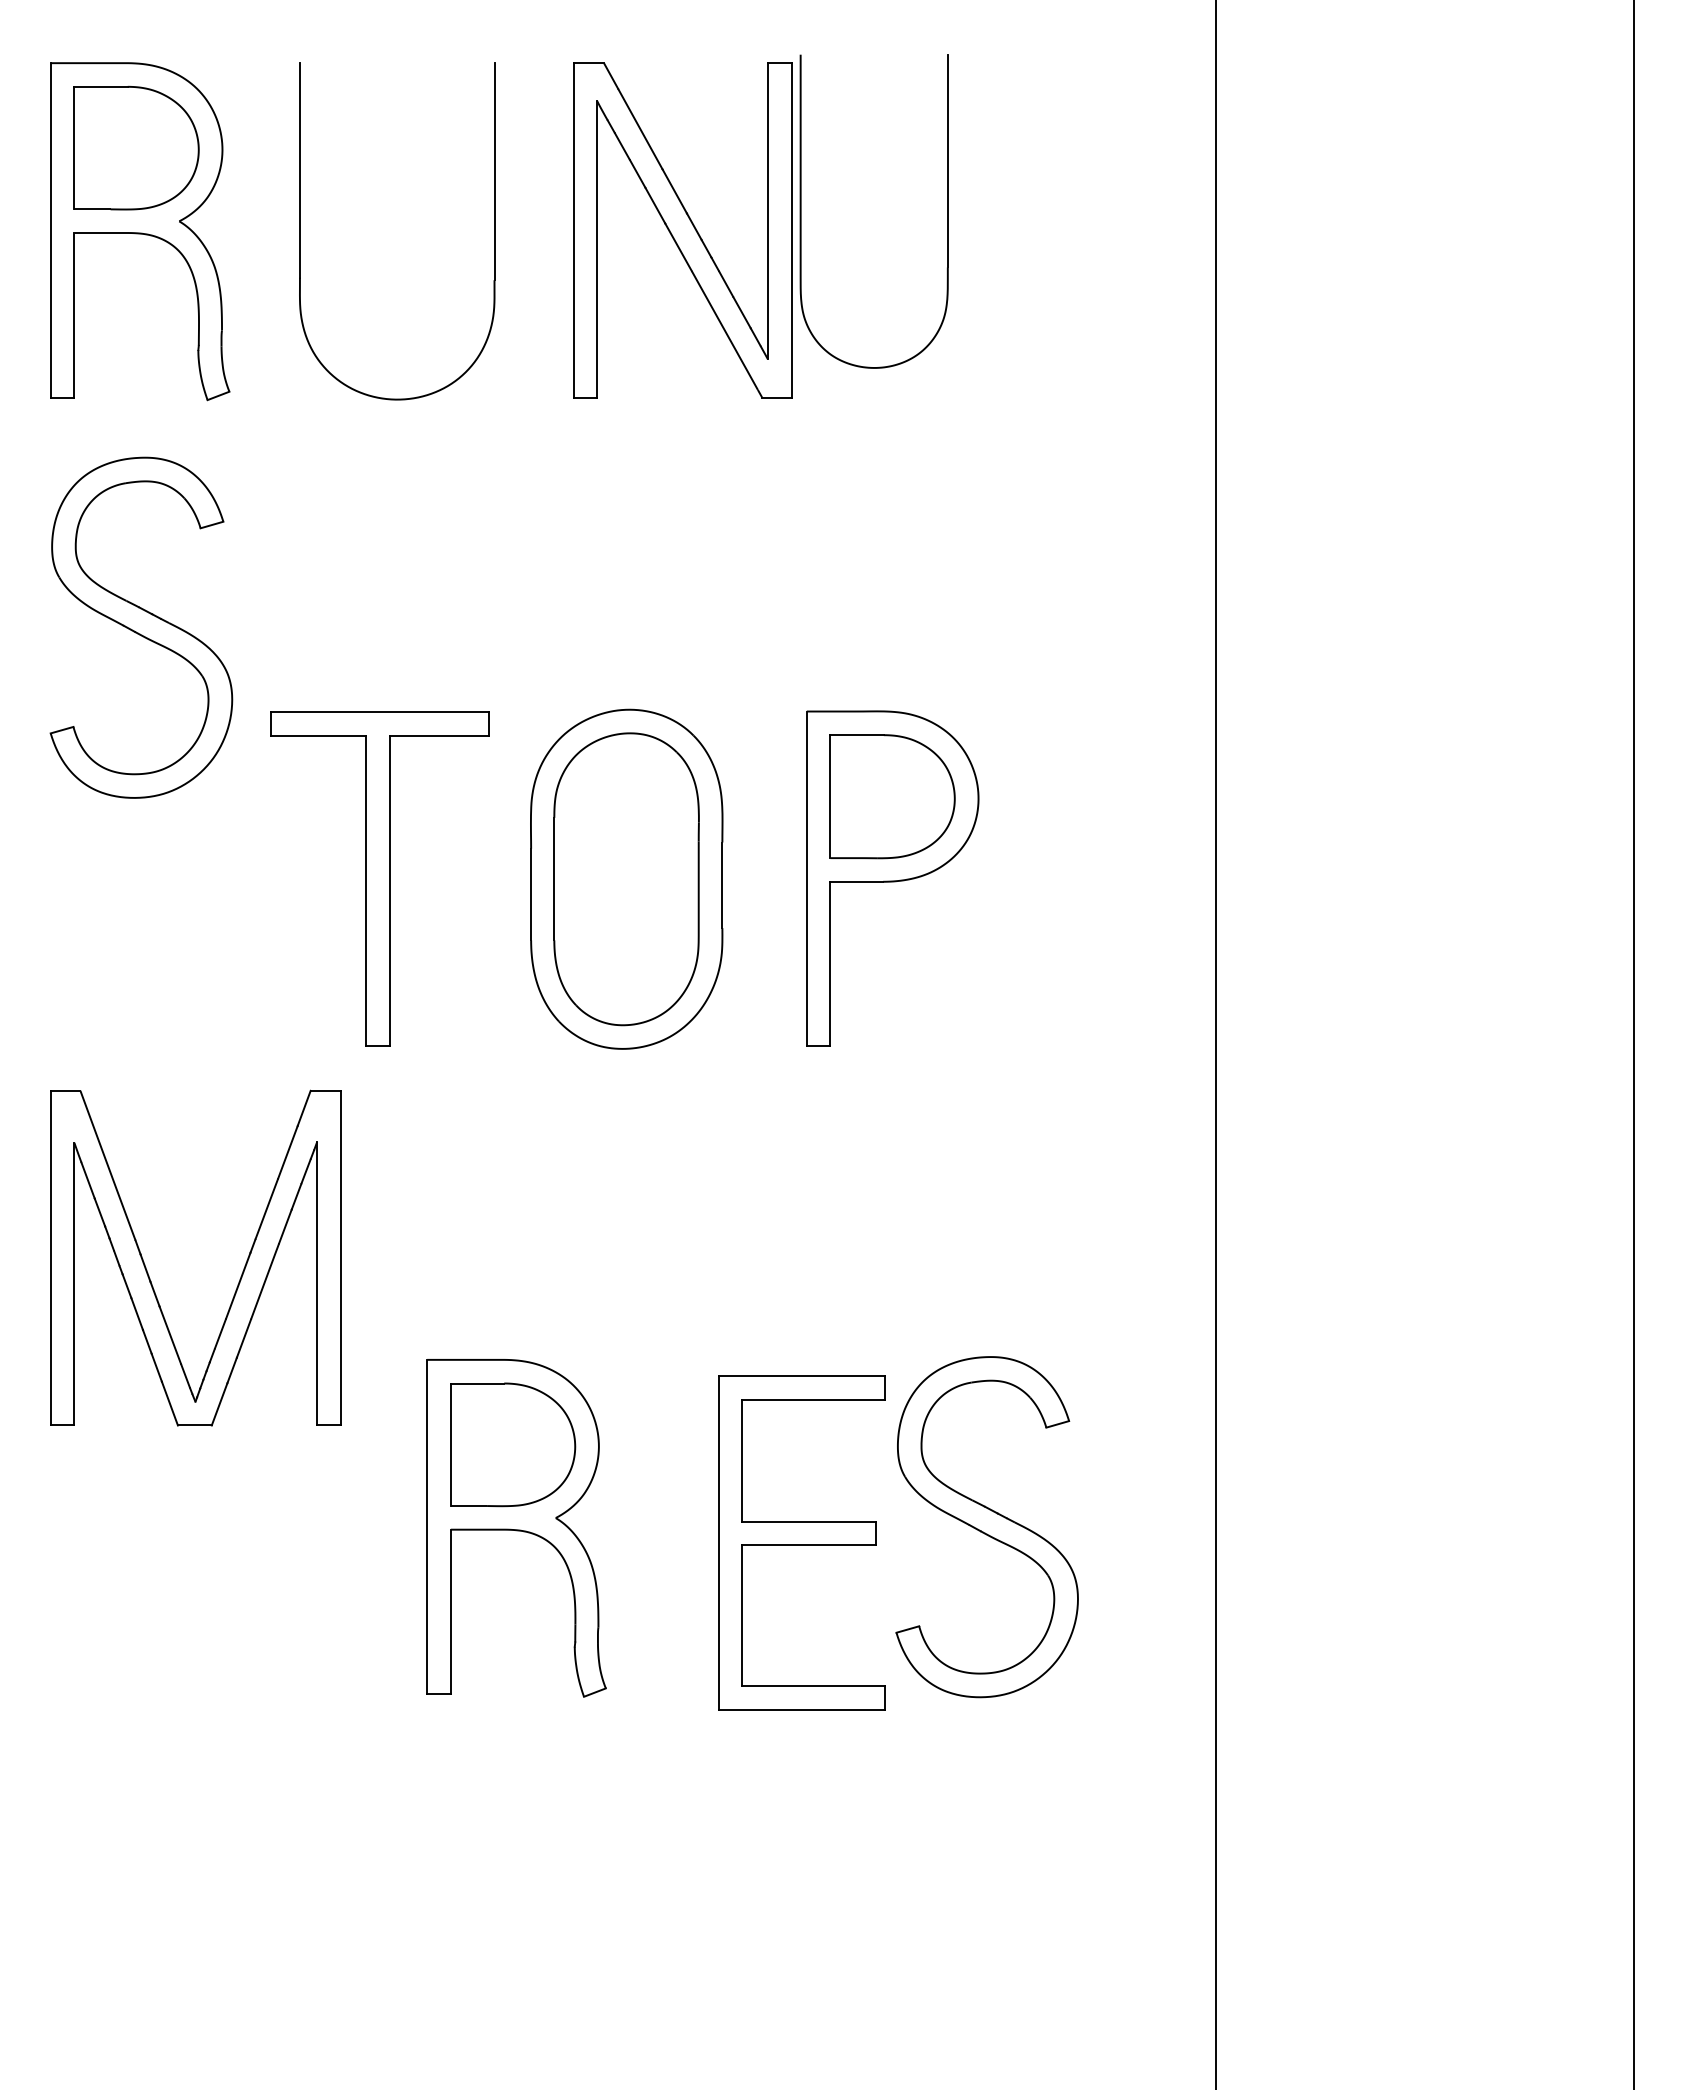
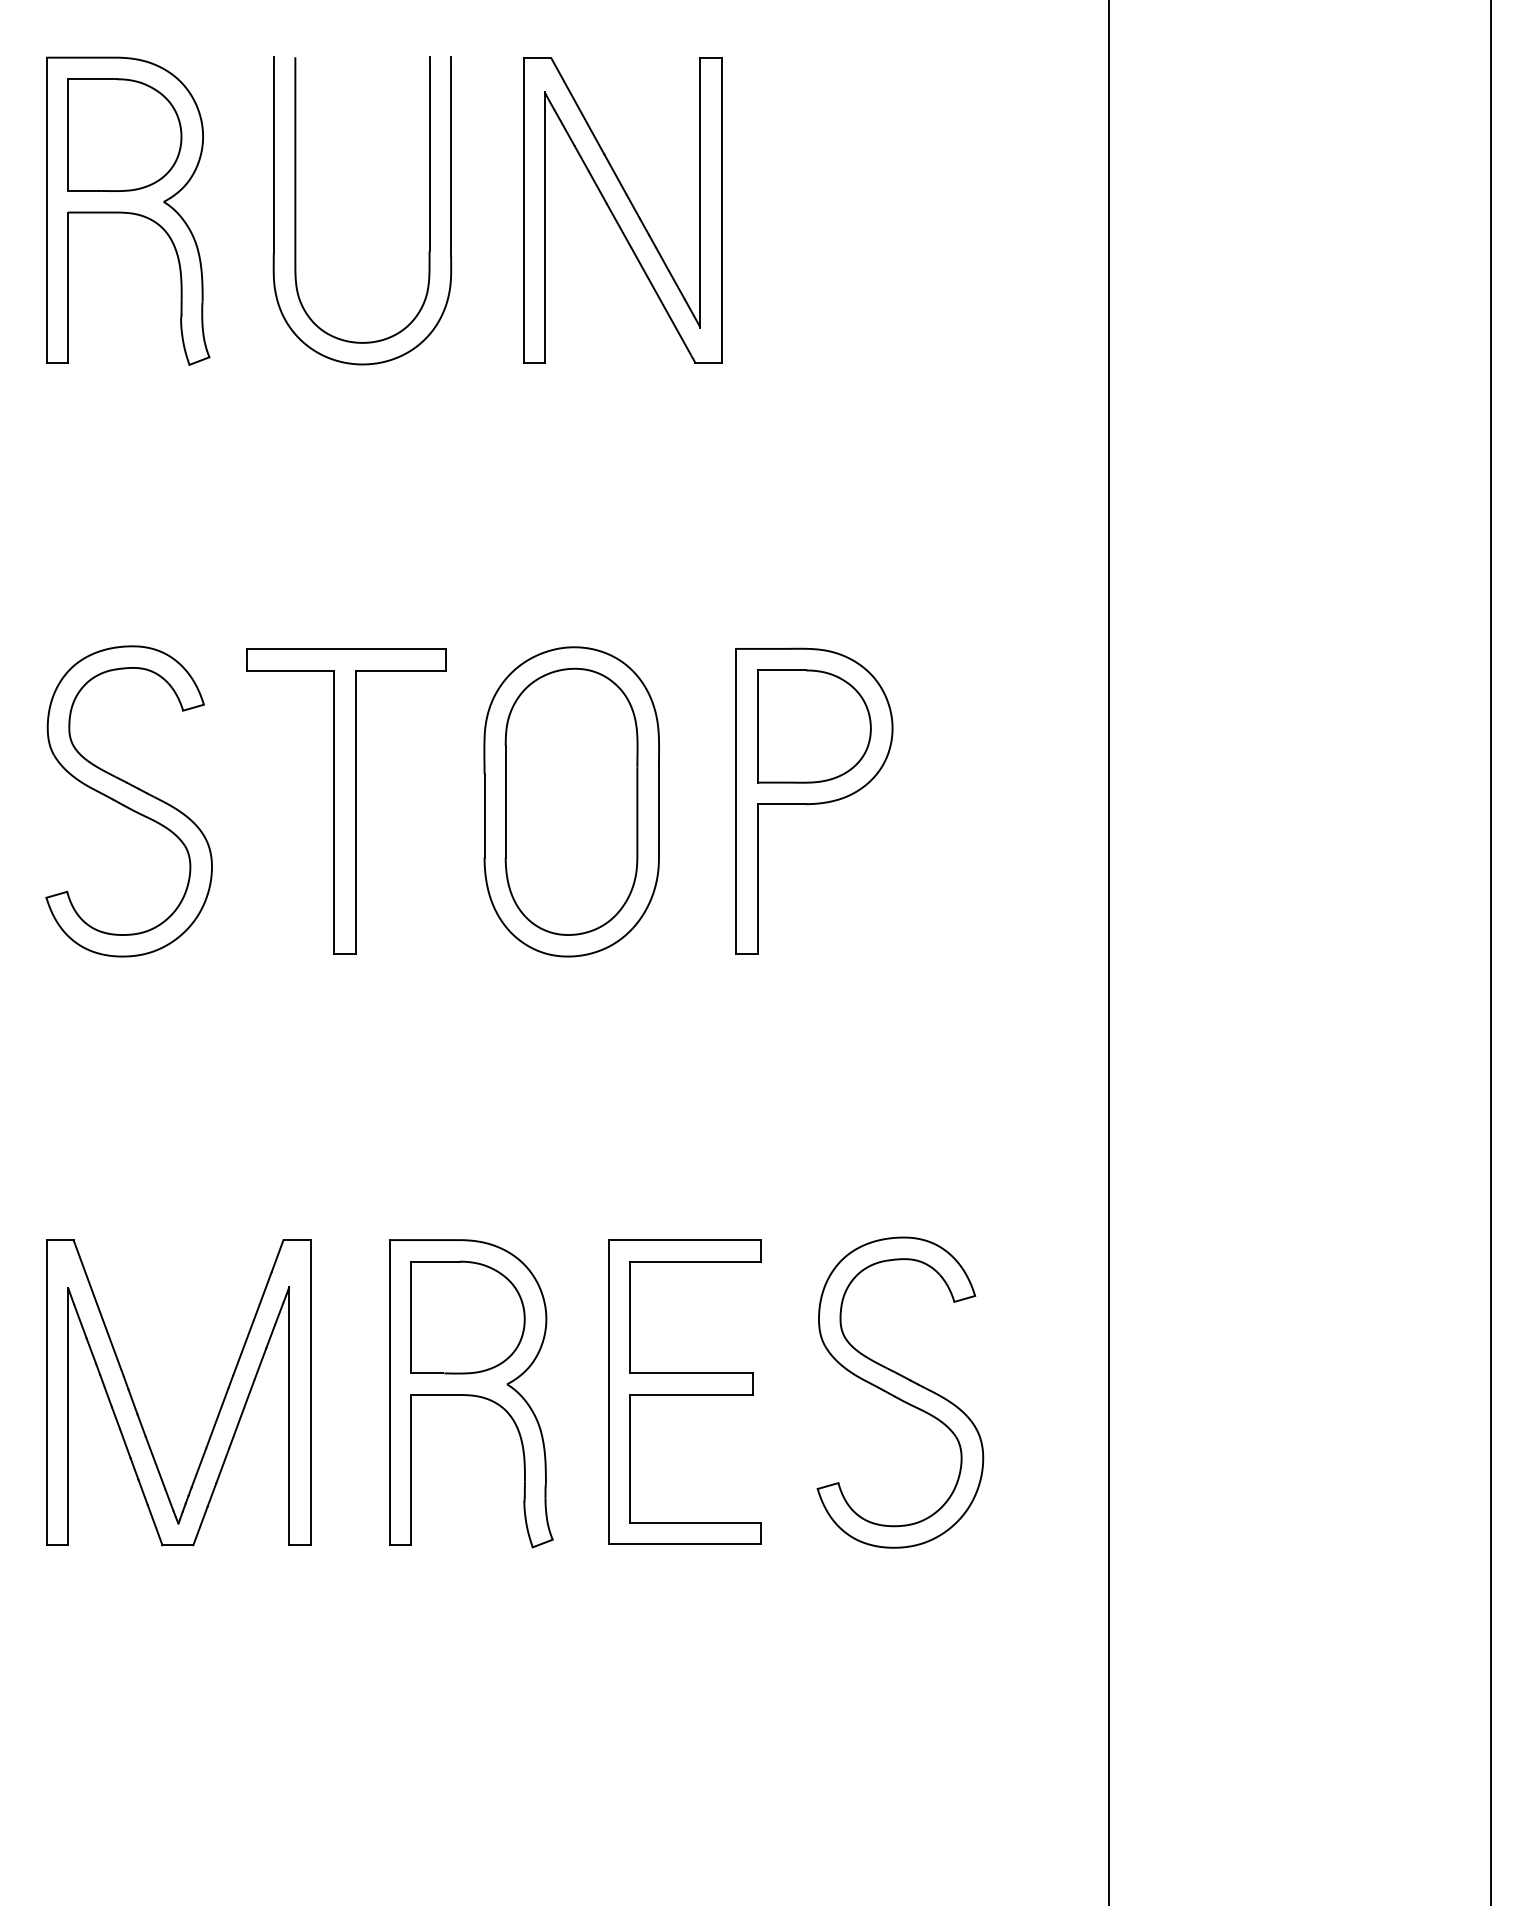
part: (801, 211) -> (296, 200), moved
part: (141, 627) -> (129, 801), moved
part: (241, 1273) -> (220, 1406), moved
part: (801, 1542) -> (684, 1392), moved

